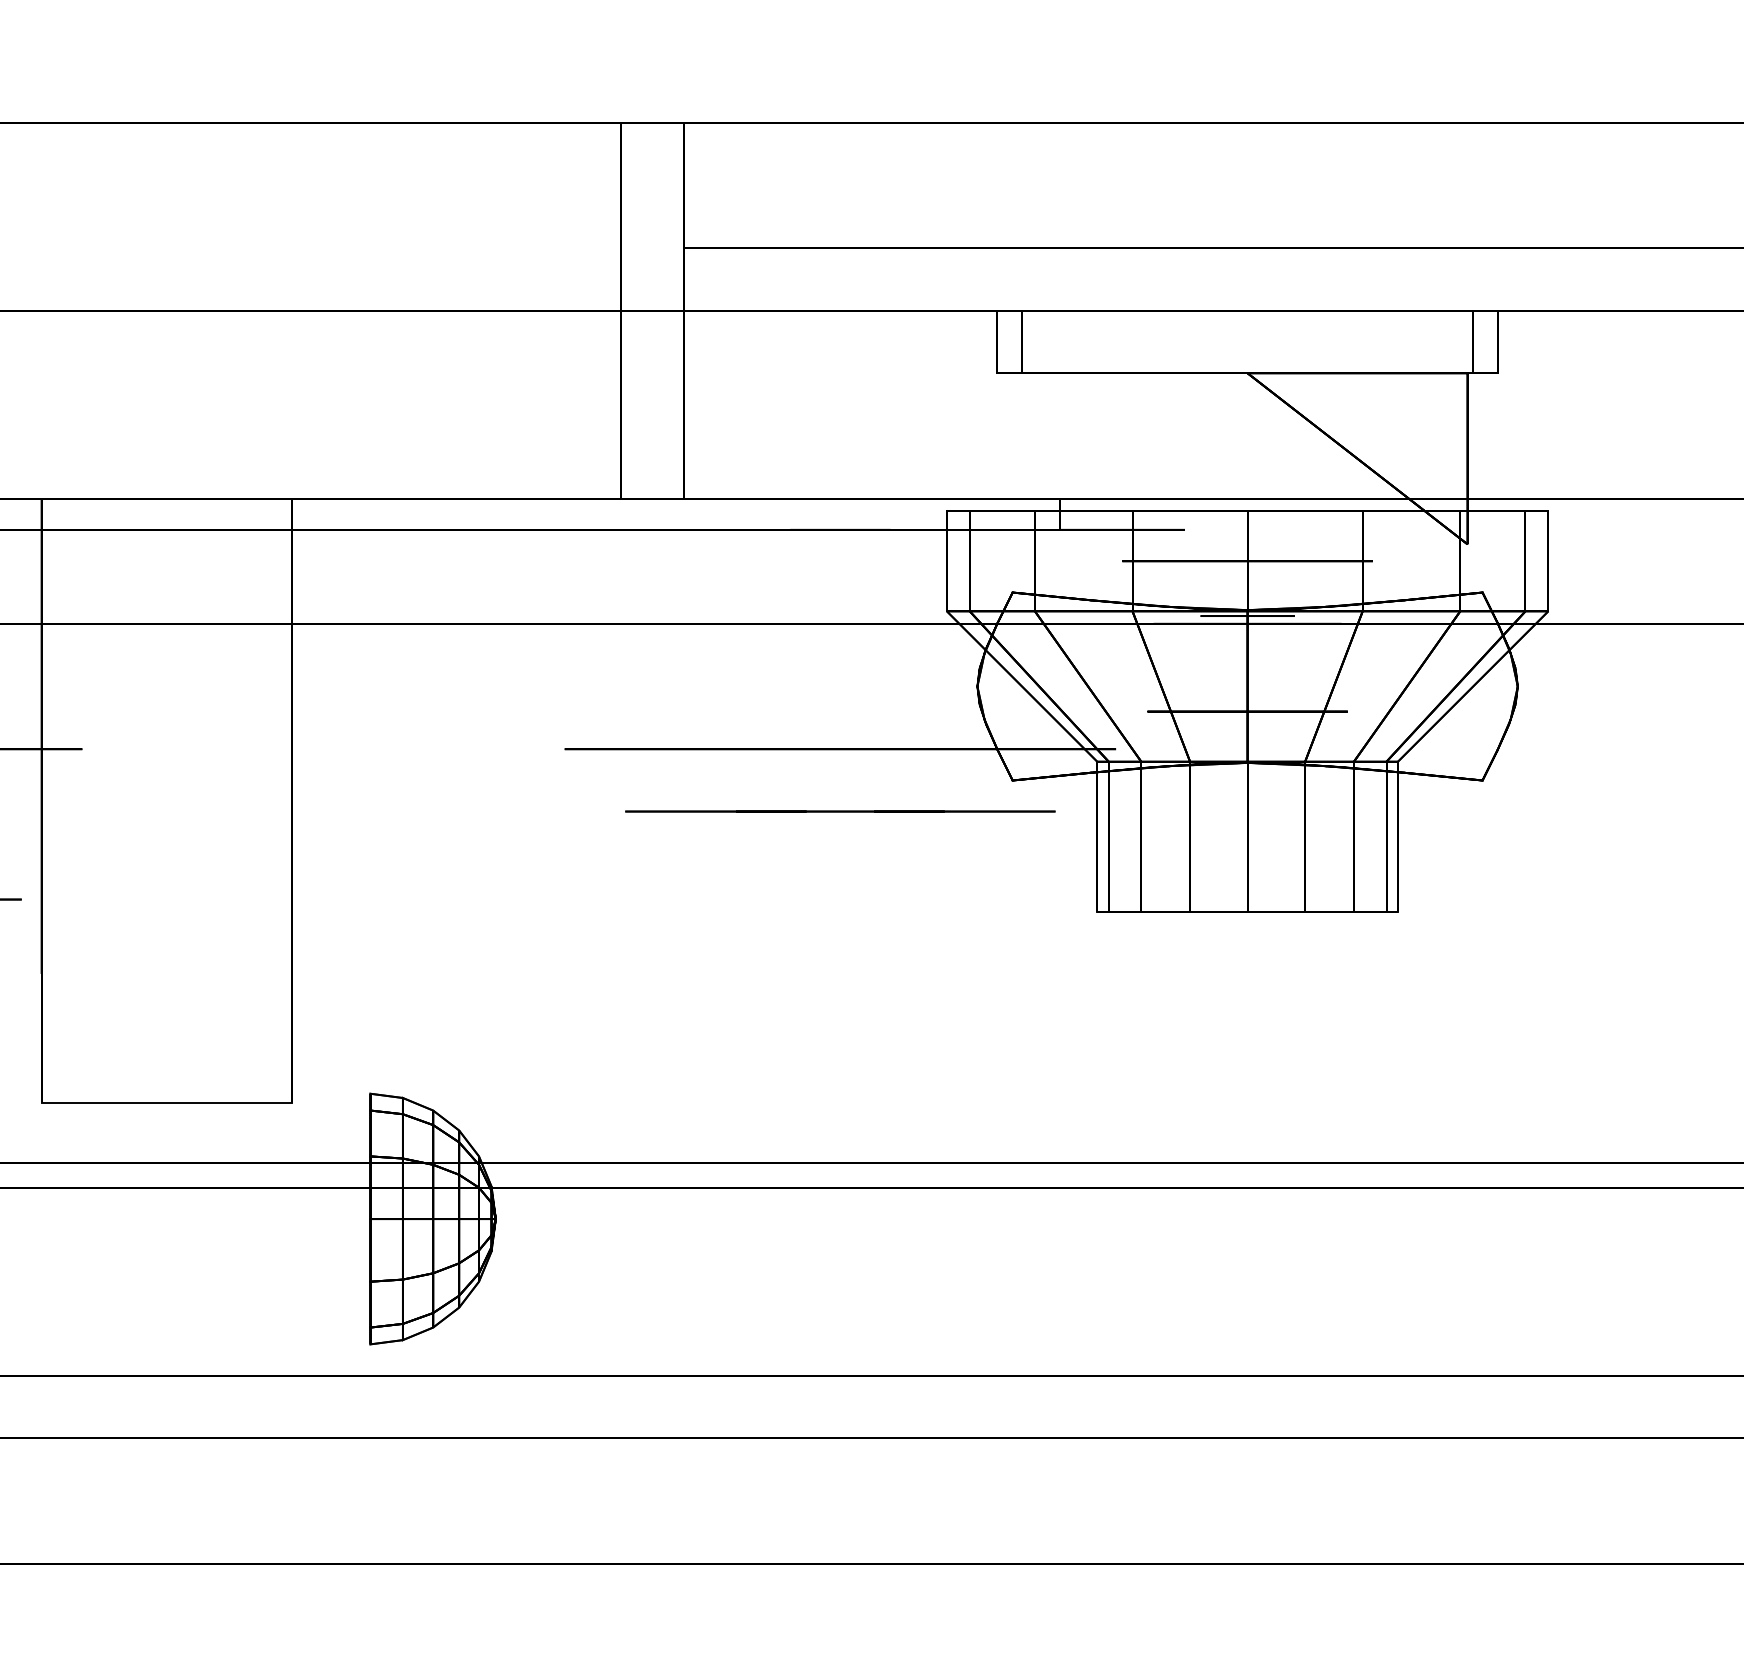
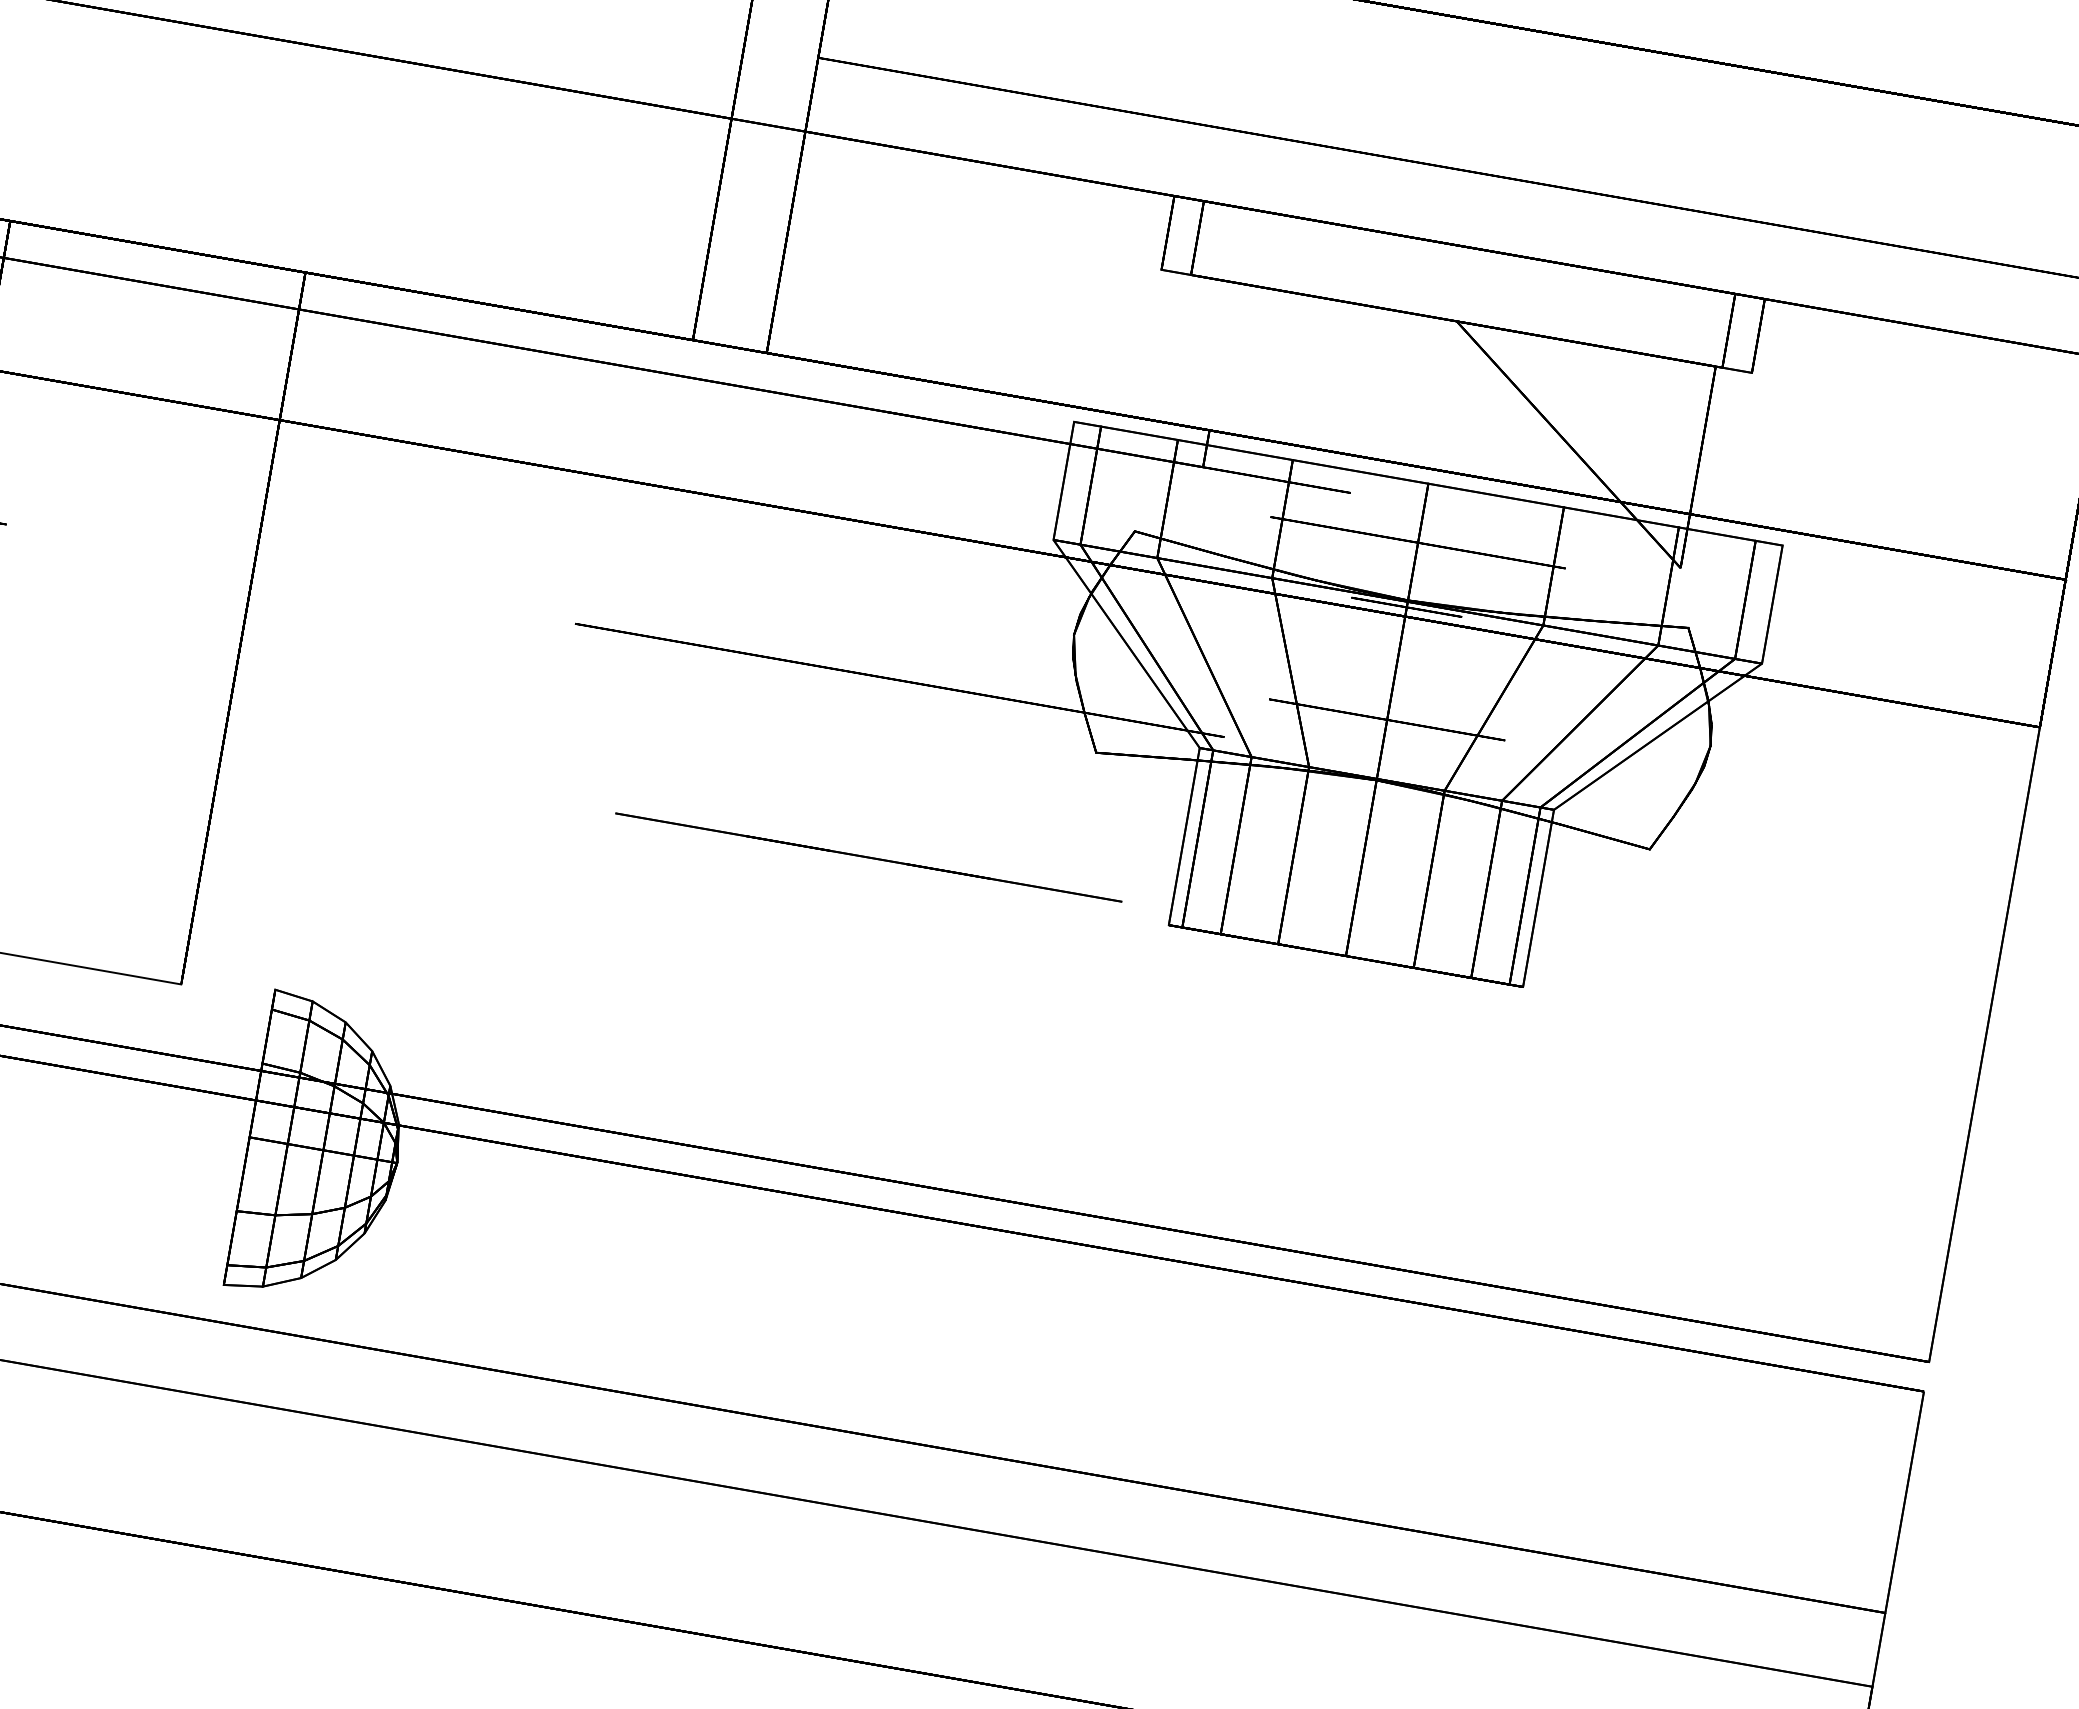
line: (840, 811) -> (868, 857), moved

